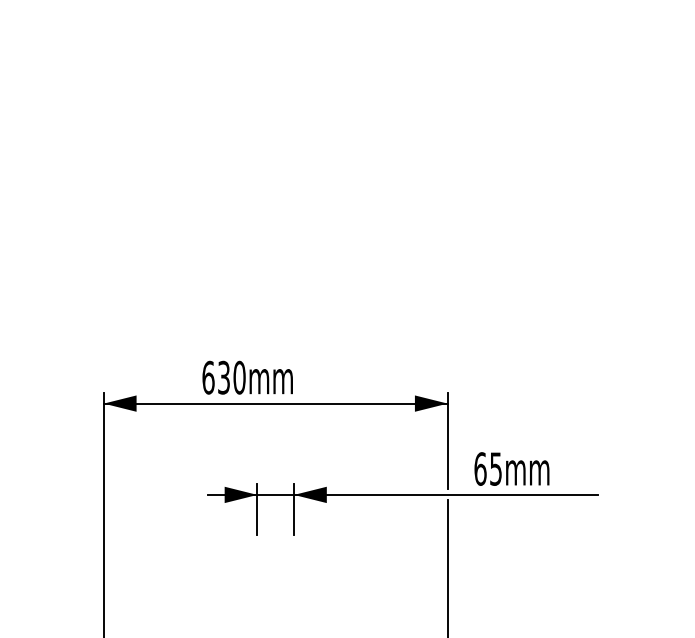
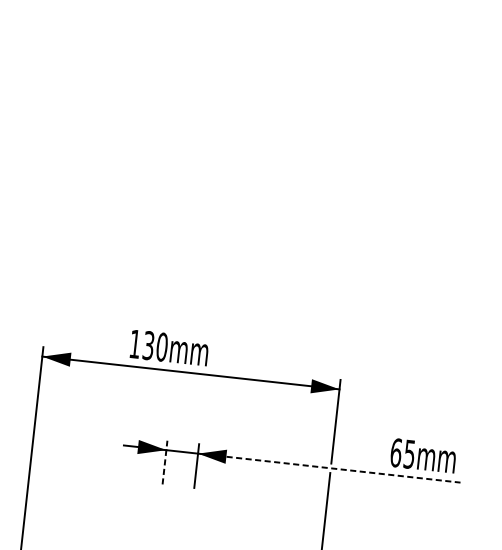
text: (208, 377) -> (135, 344), 630mm -> 130mm
text: (511, 468) -> (423, 455), moved
line: (445, 494) -> (328, 467), solid -> dashed
line: (257, 508) -> (165, 461), solid -> dashed

